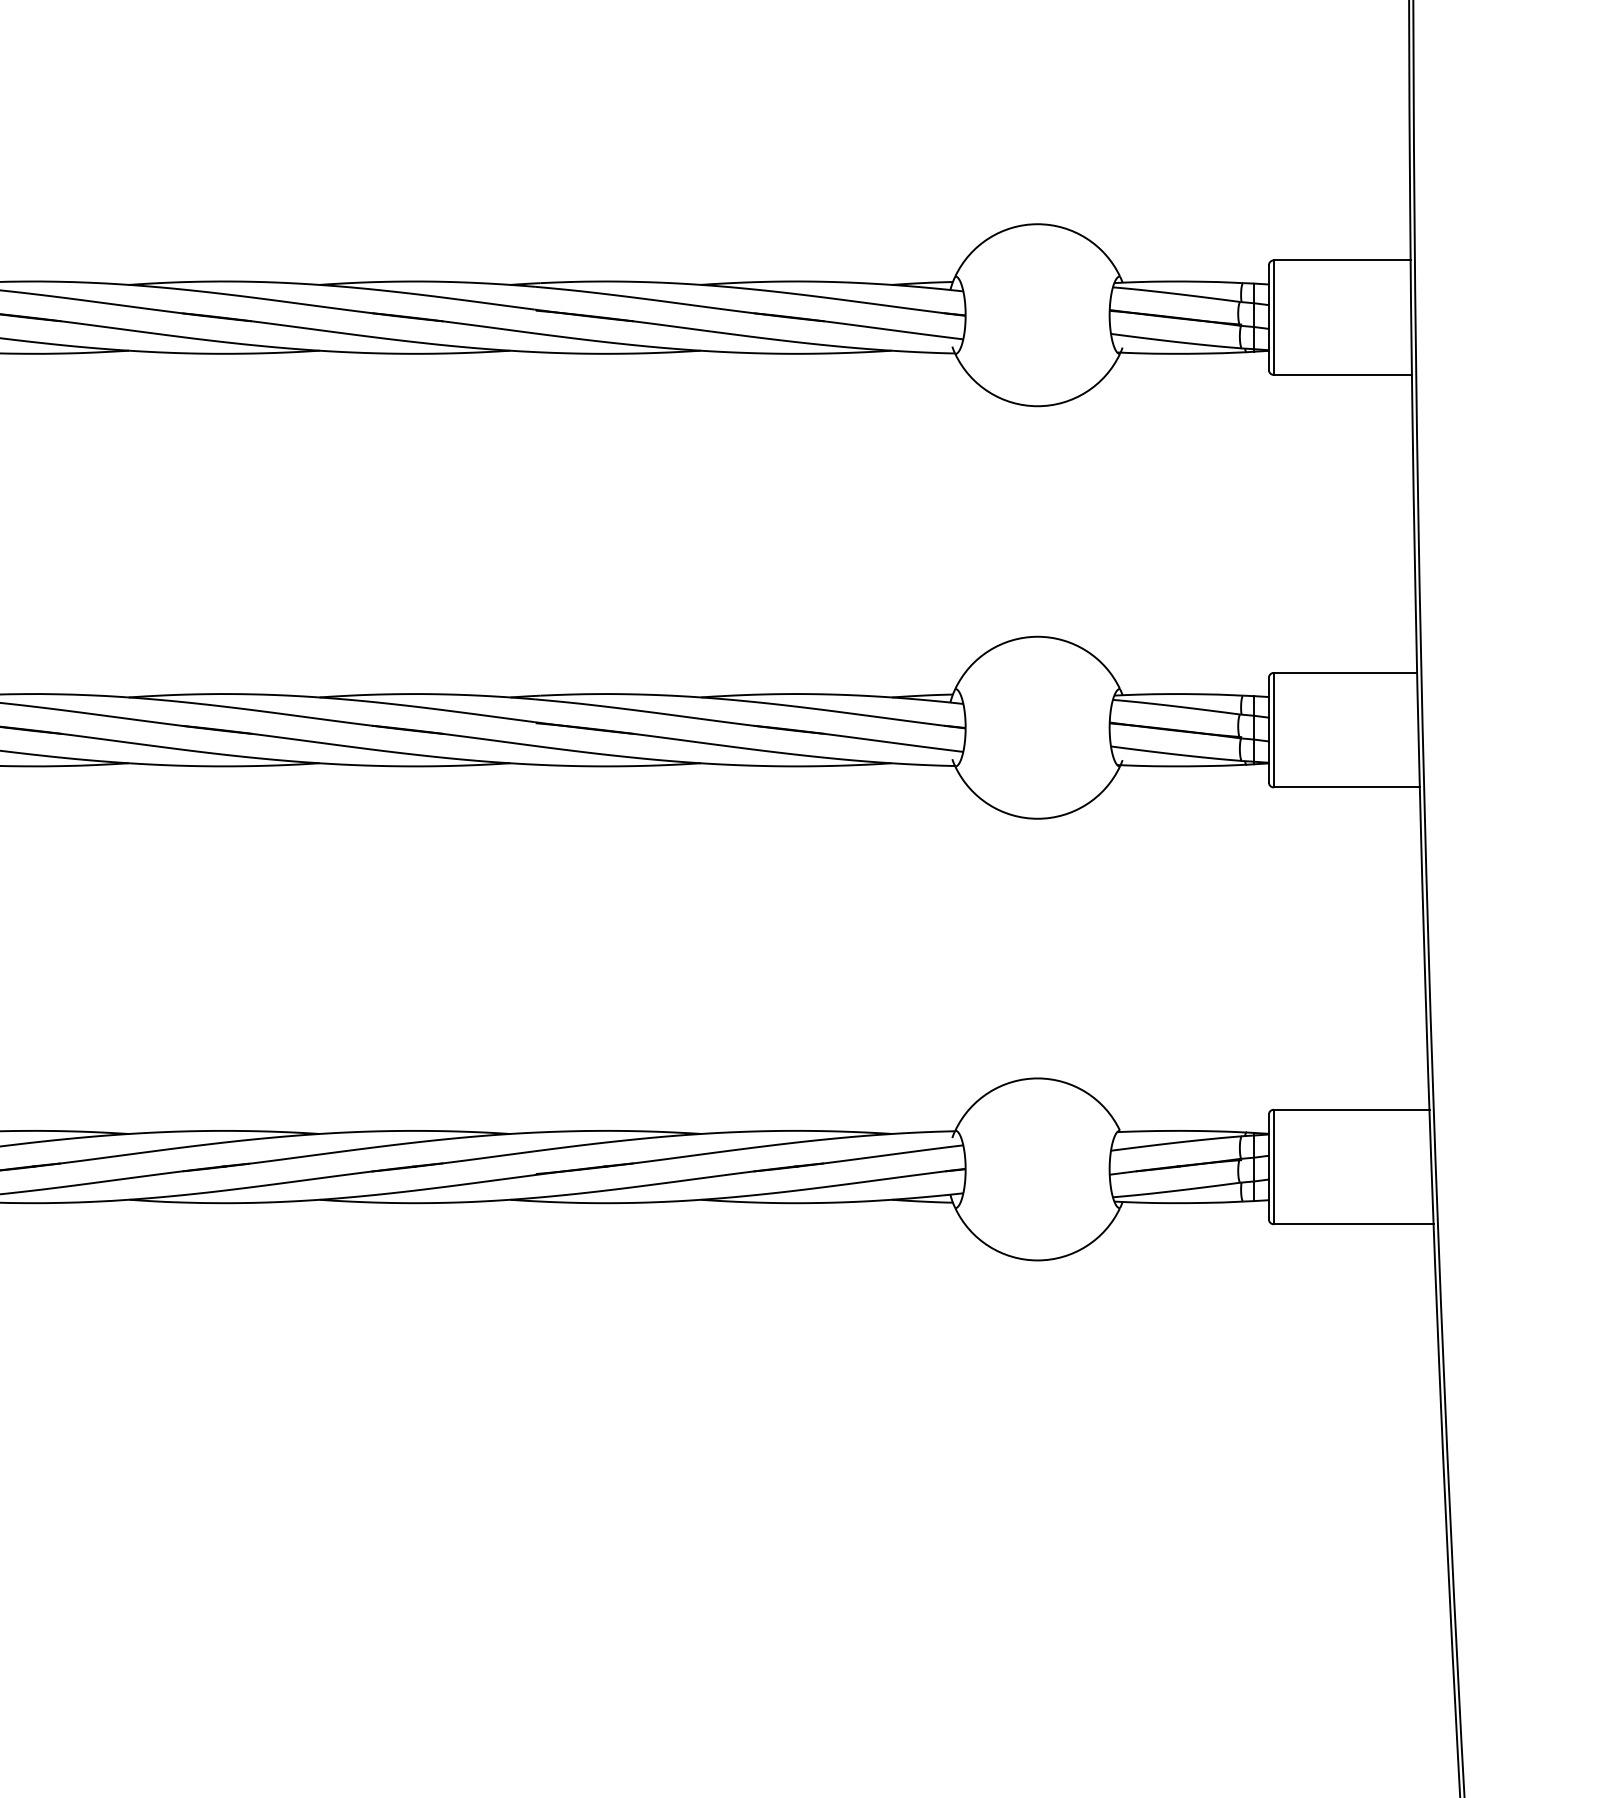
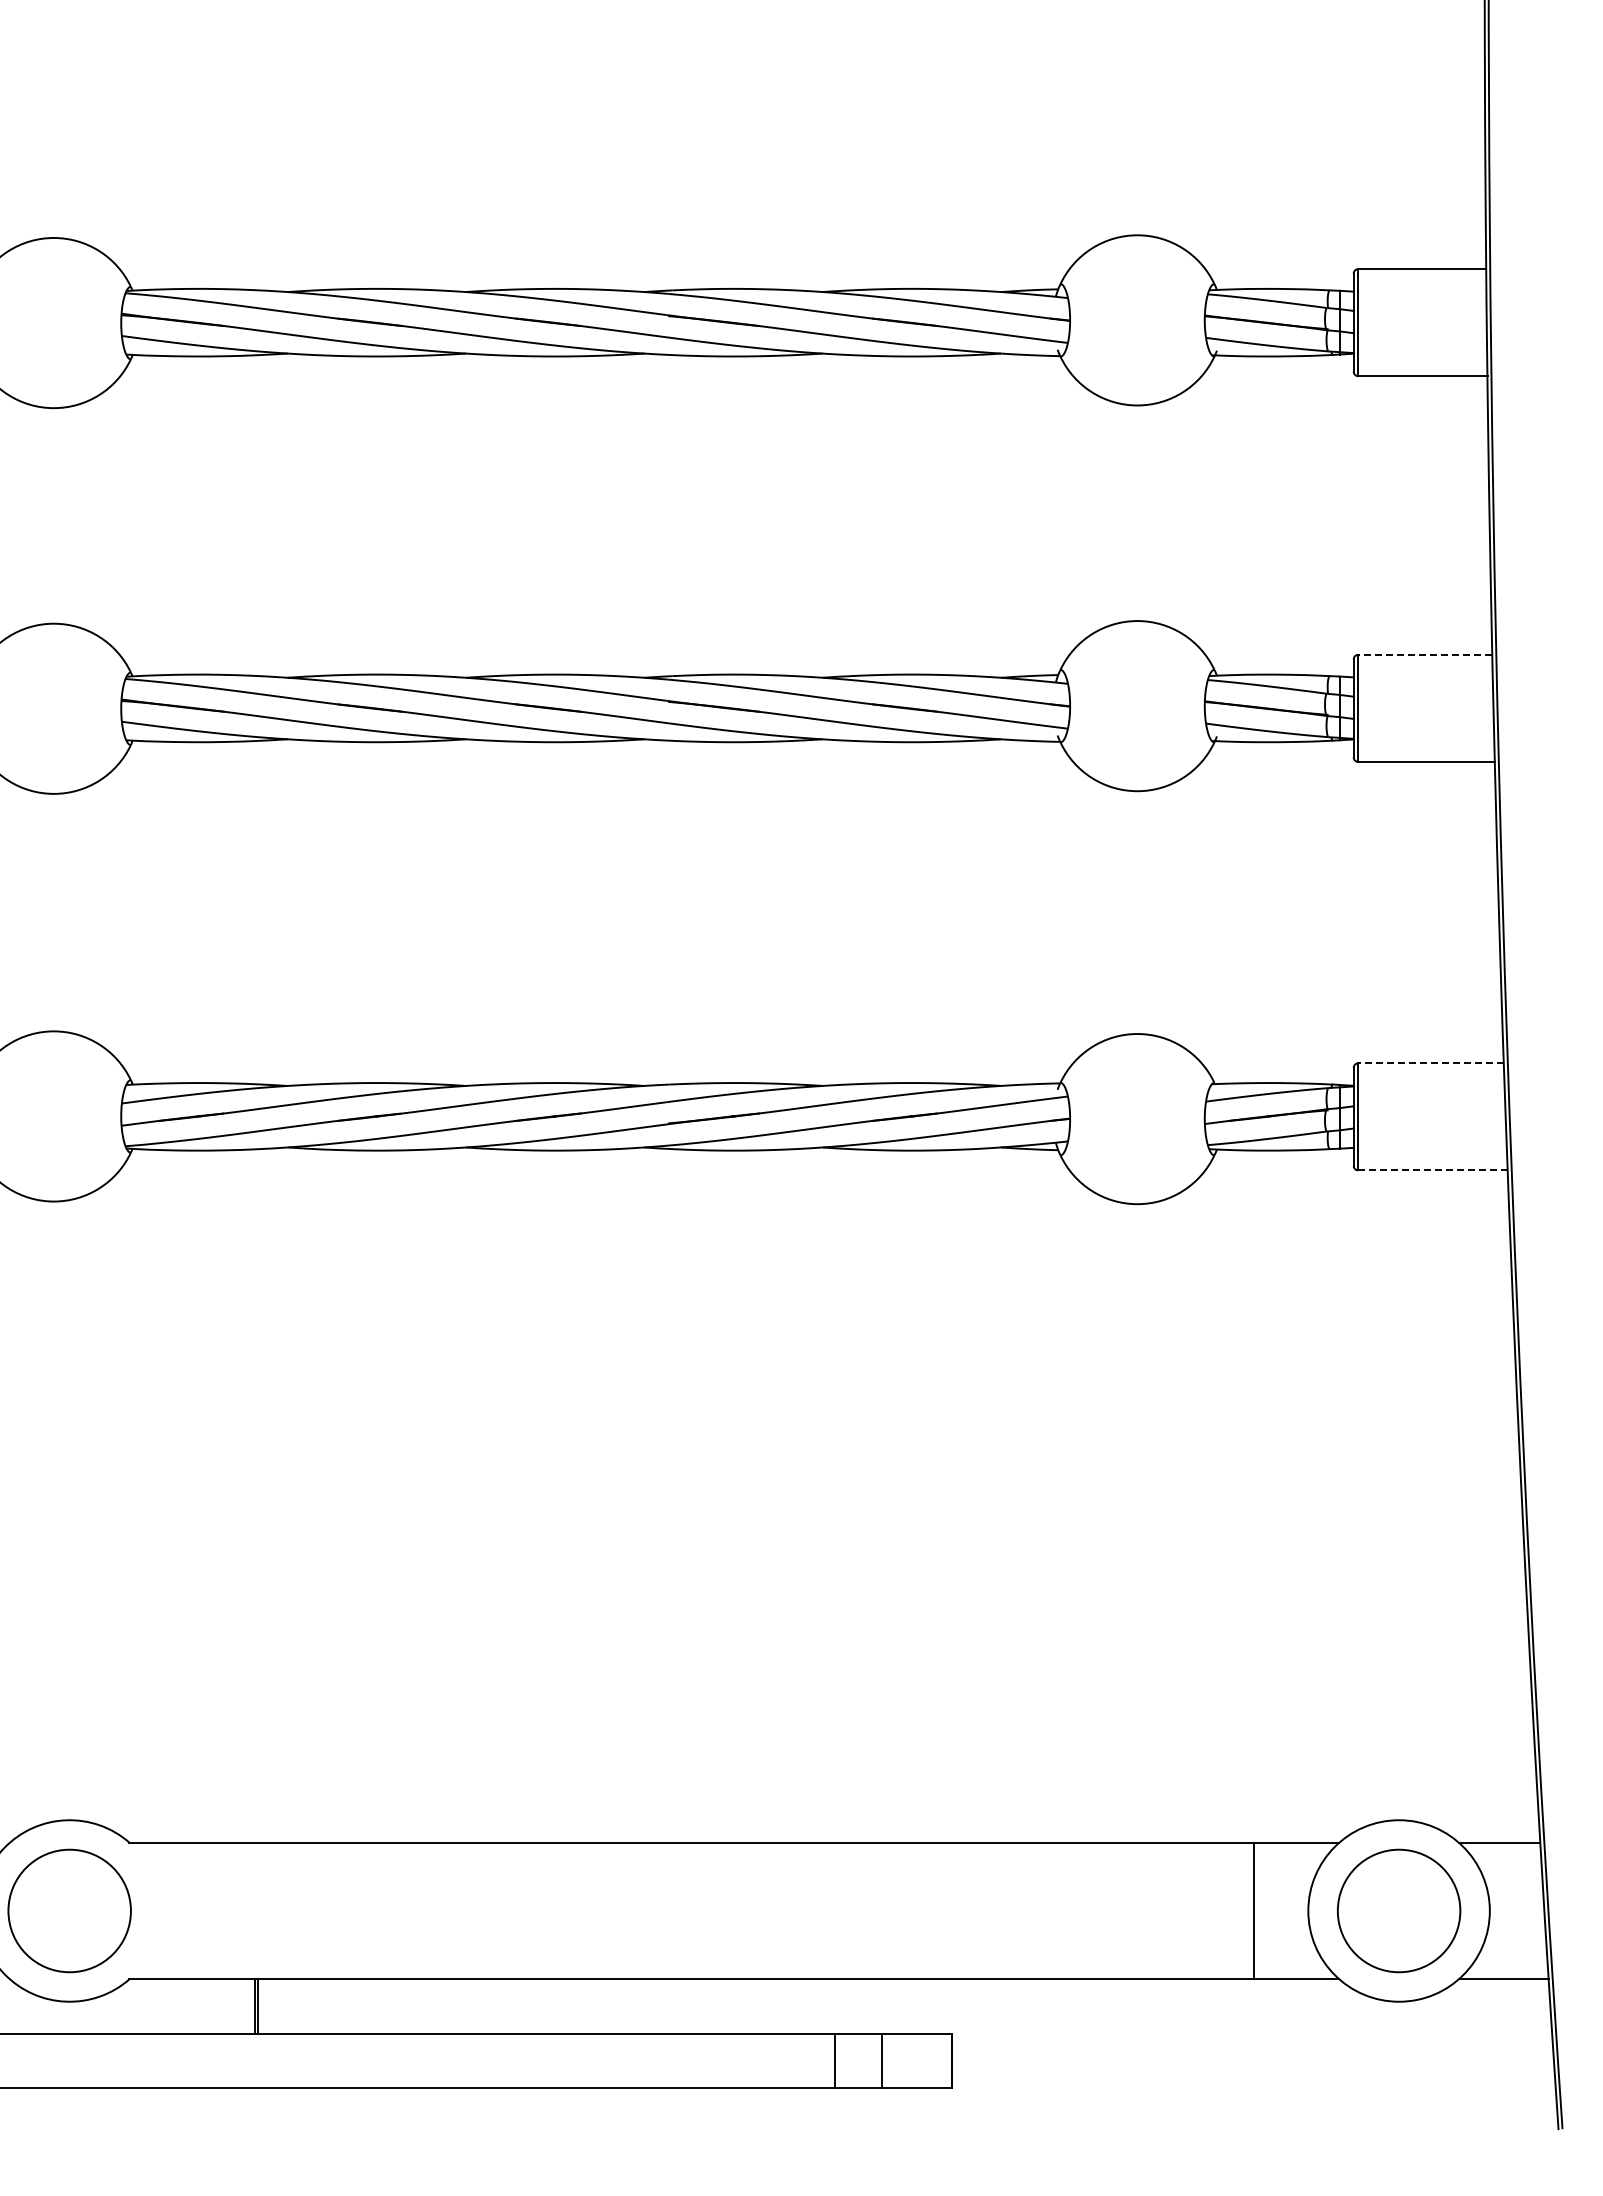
line: (1344, 672) -> (1424, 654), solid -> dashed
line: (1352, 1109) -> (1431, 1063), solid -> dashed
line: (1354, 1224) -> (1433, 1170), solid -> dashed

